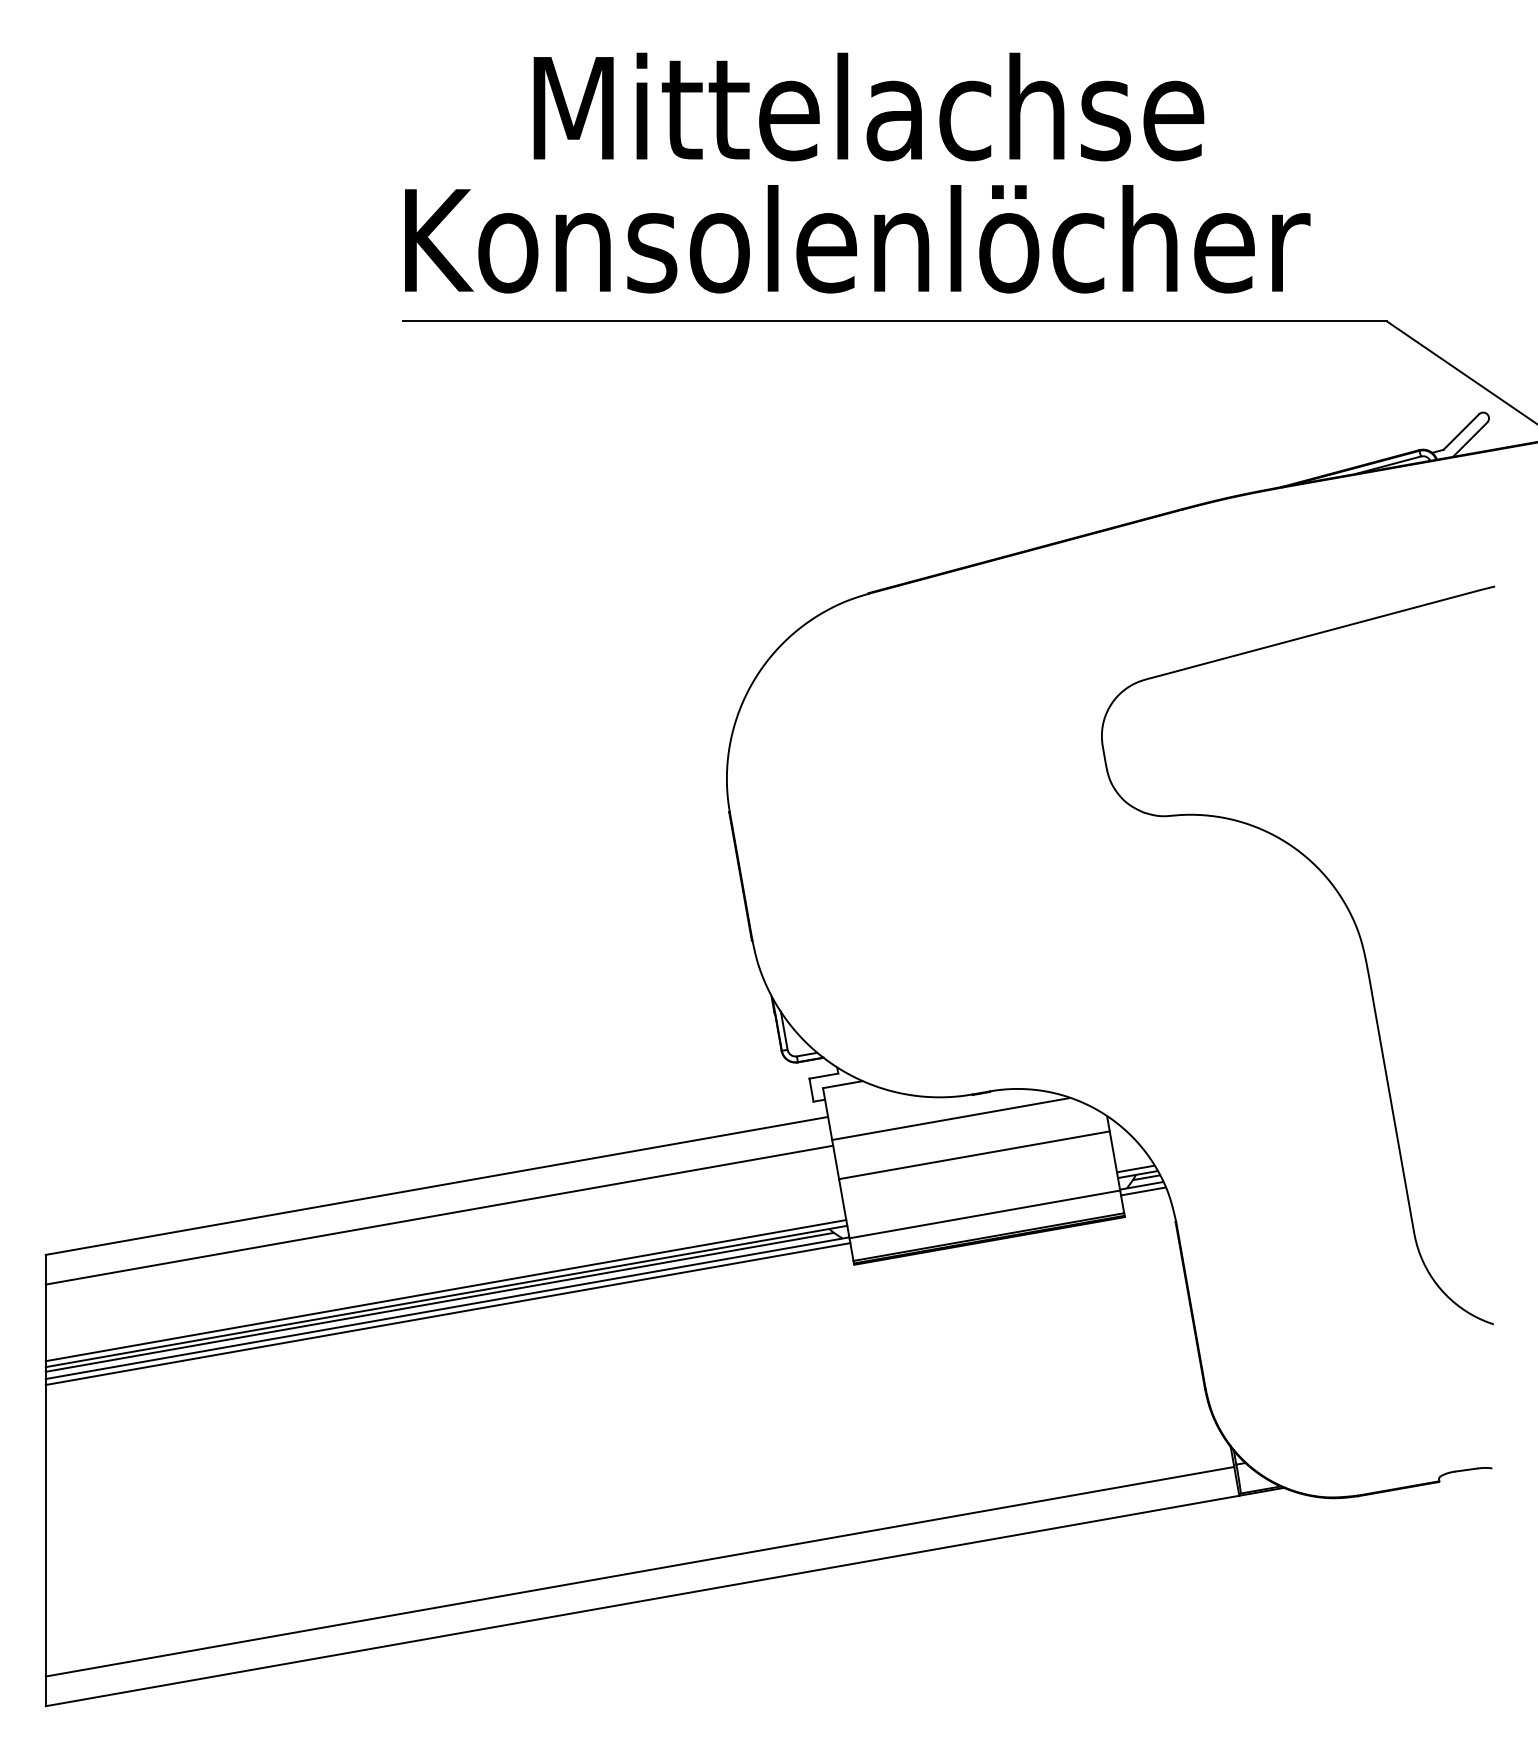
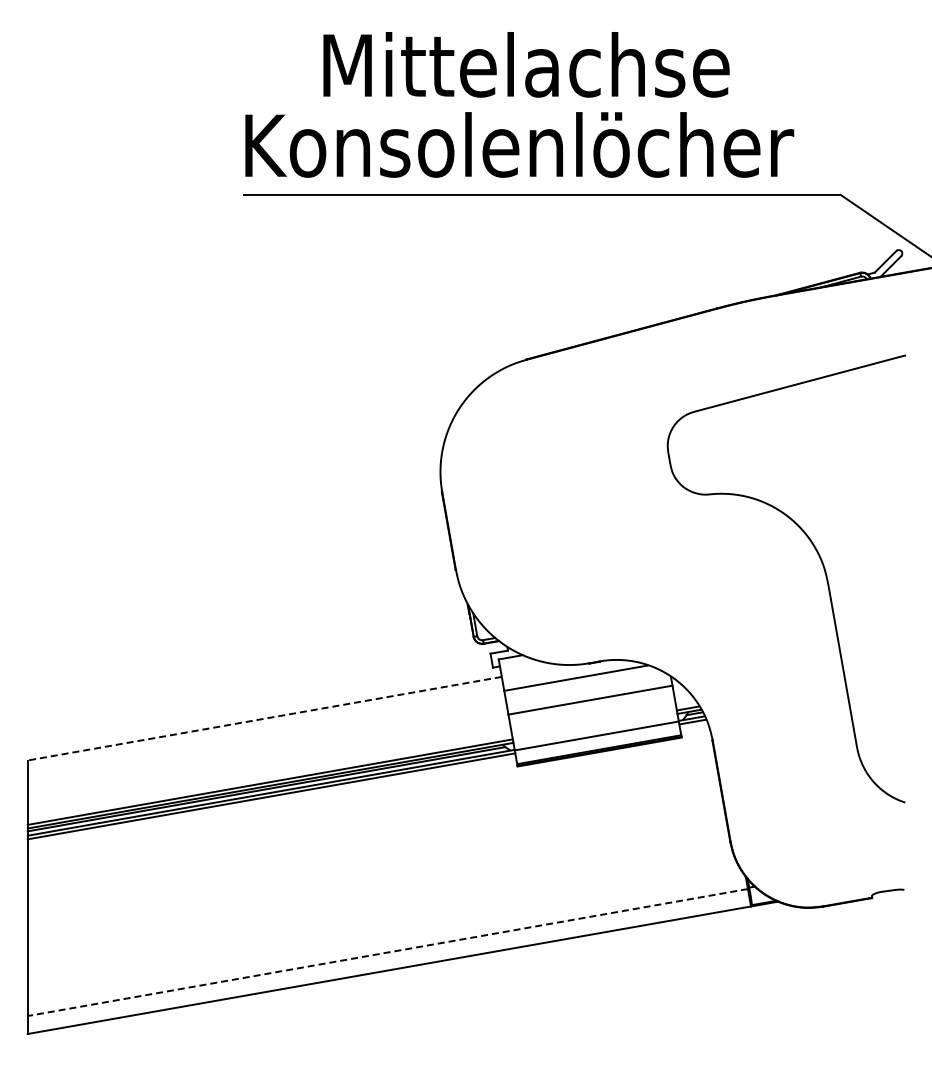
line: (436, 1185) -> (264, 718), solid -> dashed
line: (438, 1215) -> (265, 736), removed
line: (639, 1571) -> (387, 952), solid -> dashed

